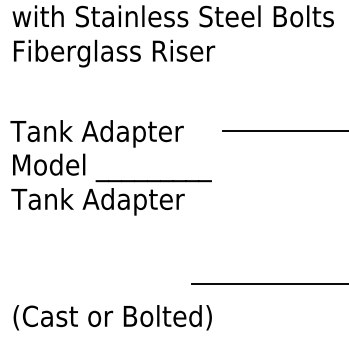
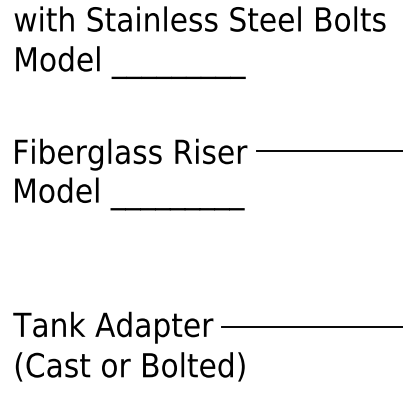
text: (115, 53) -> (133, 61), Fiberglass Riser -> Model _________
text: (112, 133) -> (129, 154), Tank Adapter -> Fiberglass Riser
text: (97, 201) -> (112, 327), moved

